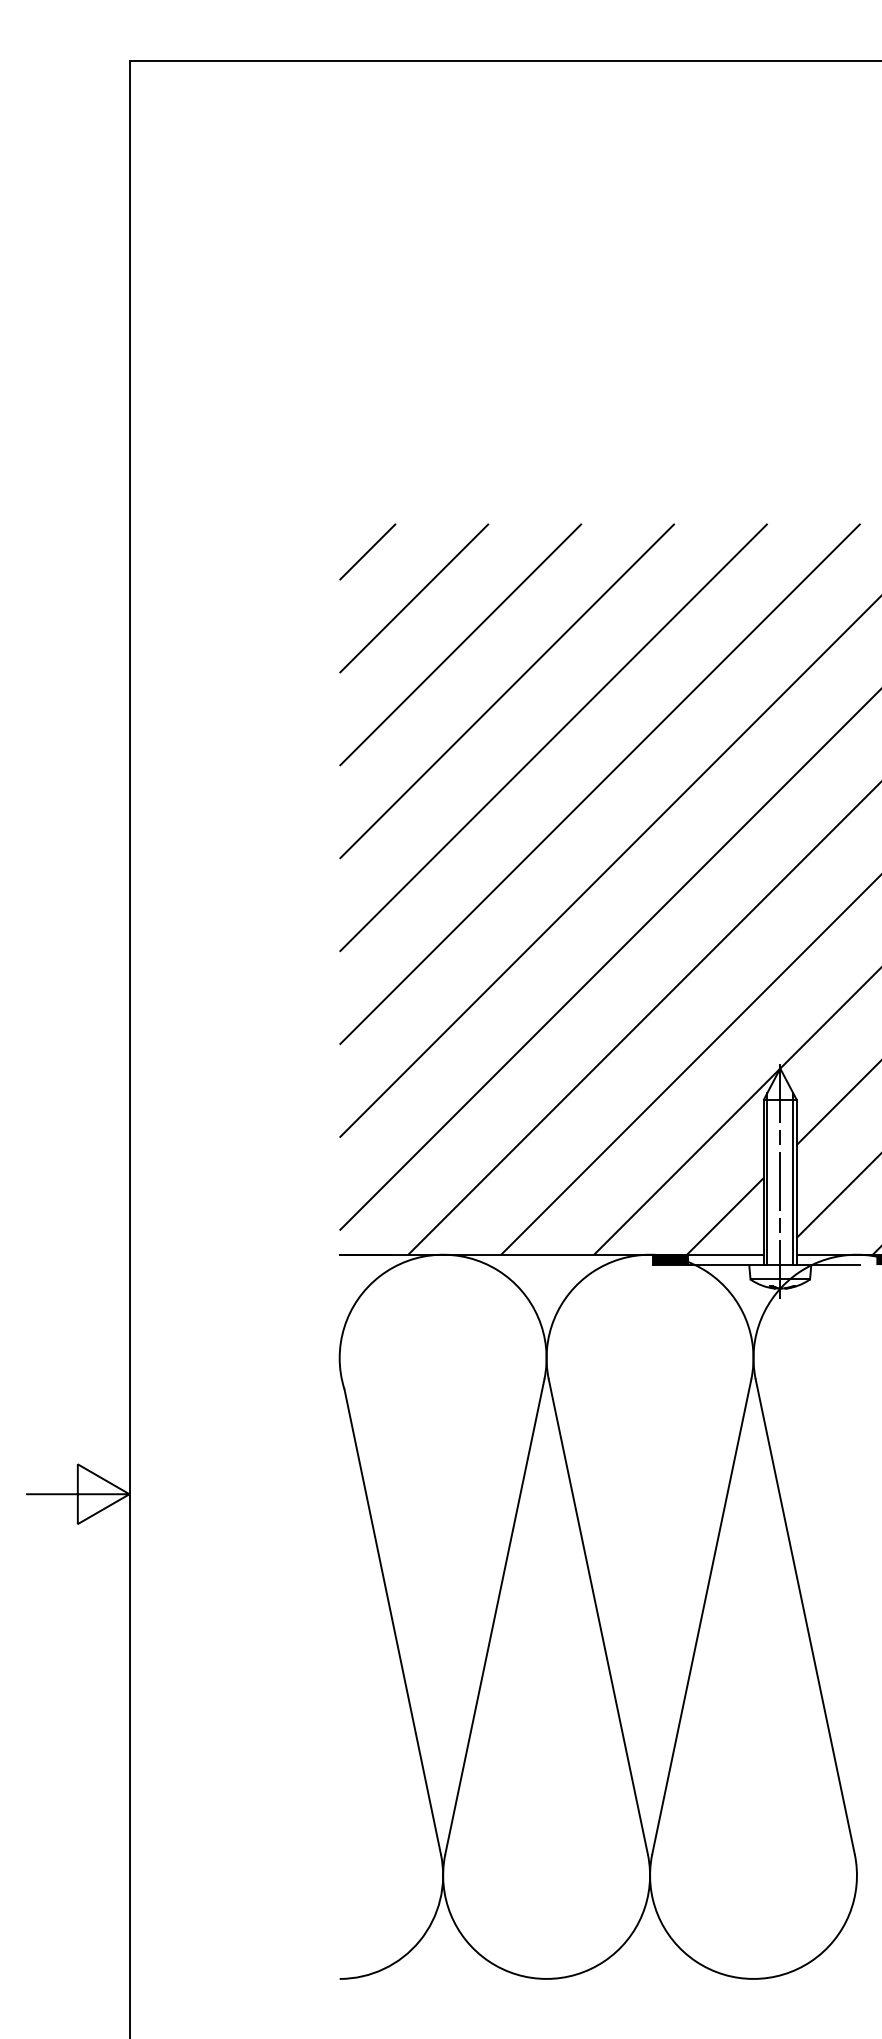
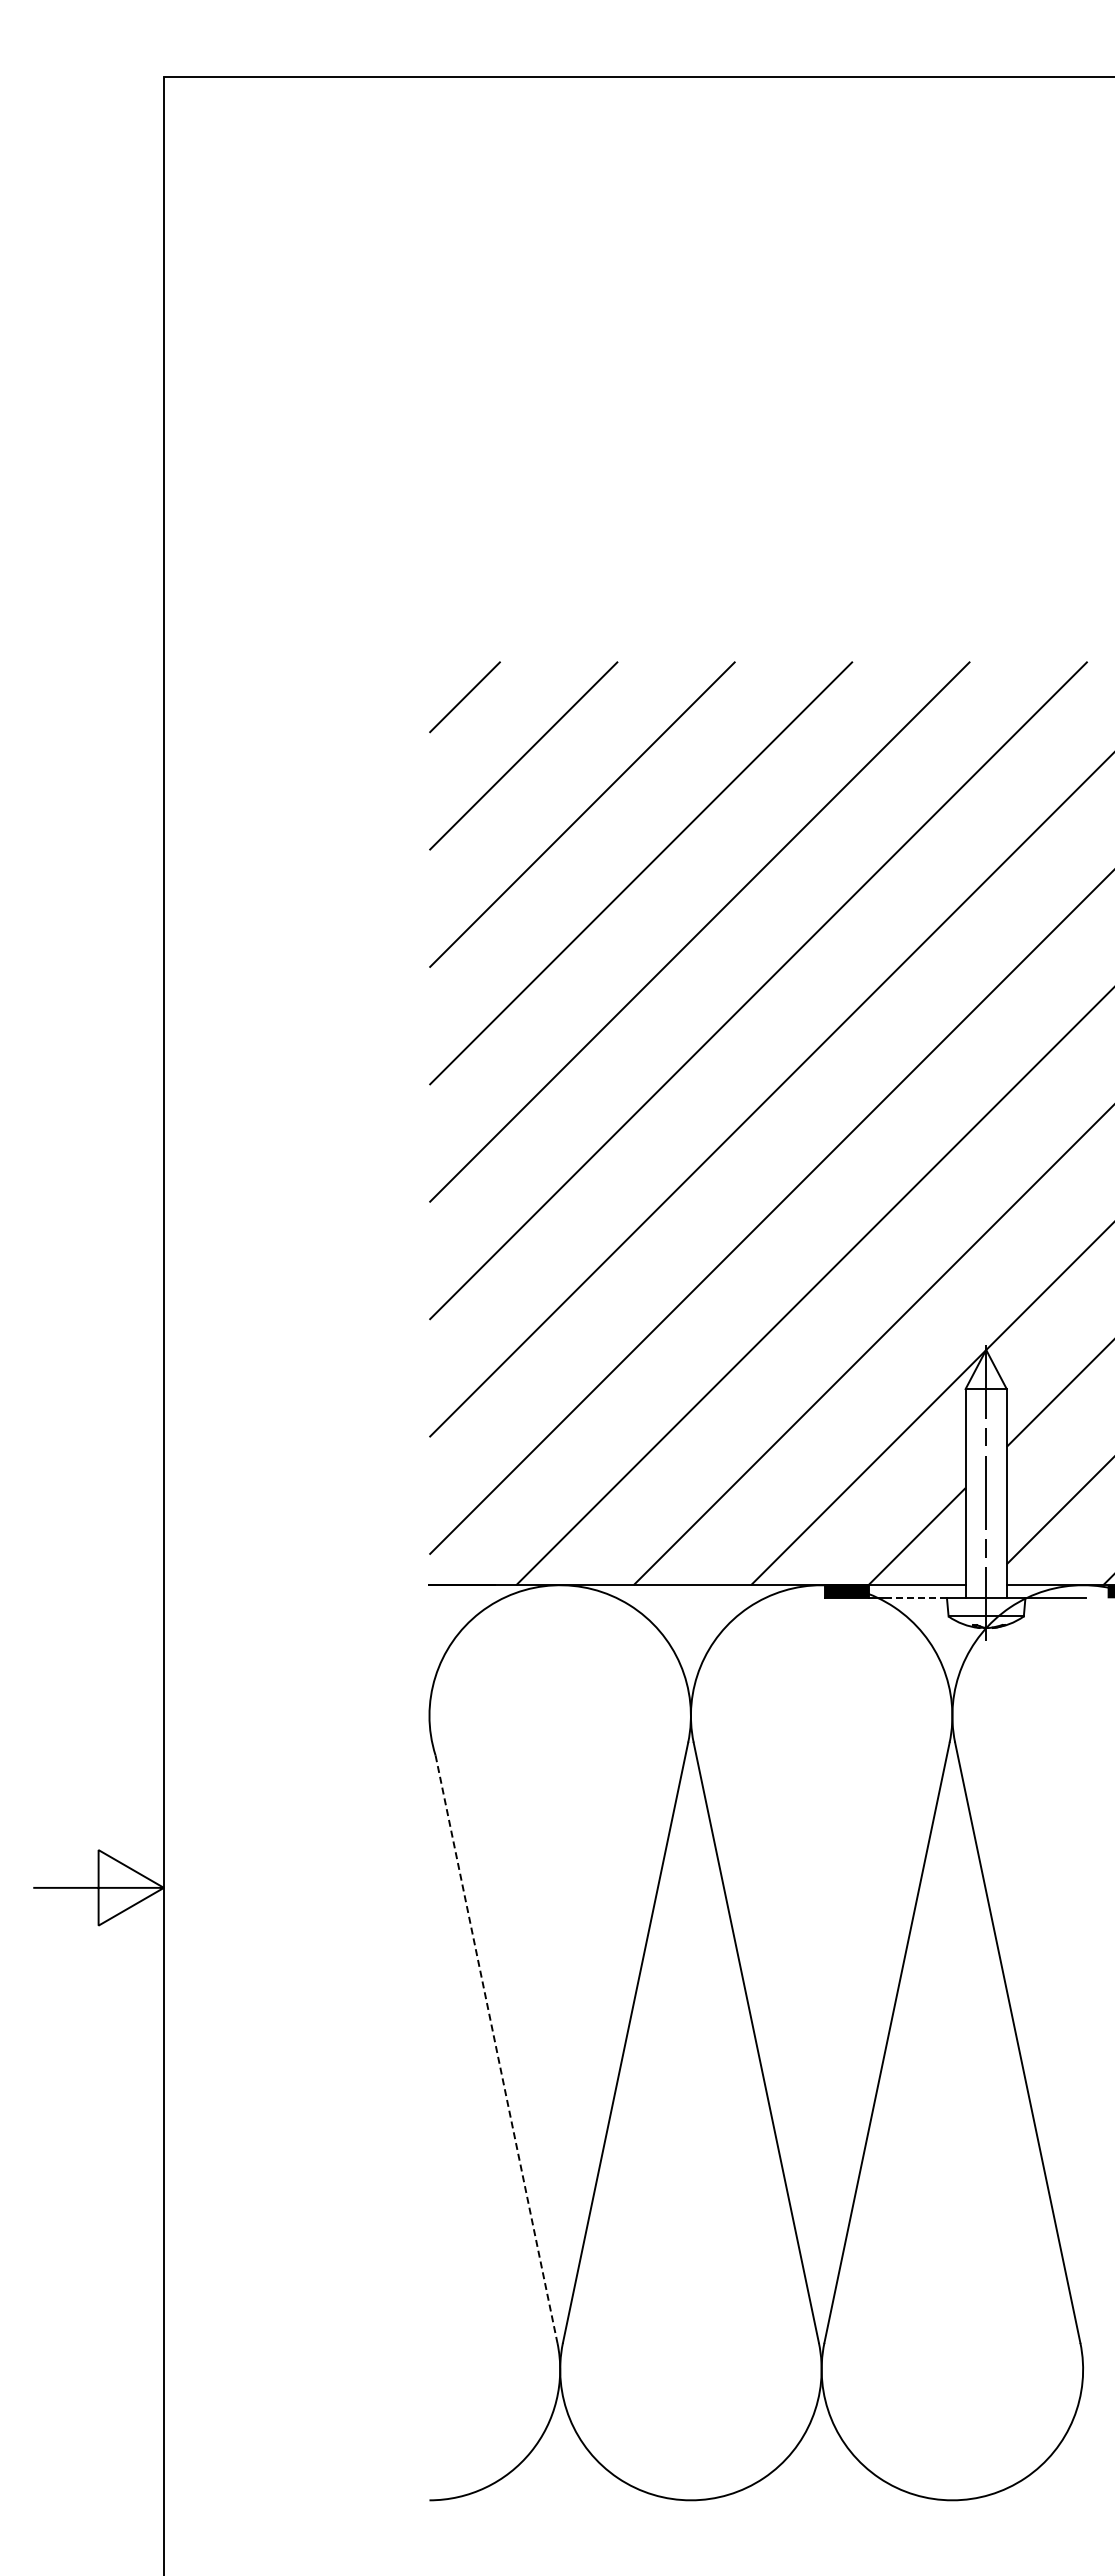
line: (767, 1178) -> (969, 1489), removed
line: (793, 1178) -> (1002, 1489), removed
line: (726, 1265) -> (918, 1598), solid -> dashed
line: (392, 1622) -> (496, 2049), solid -> dashed

